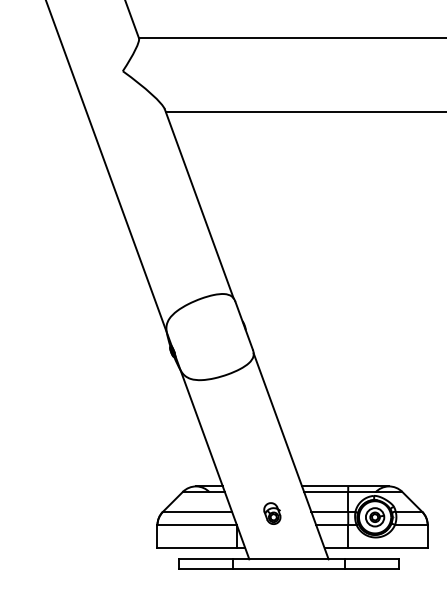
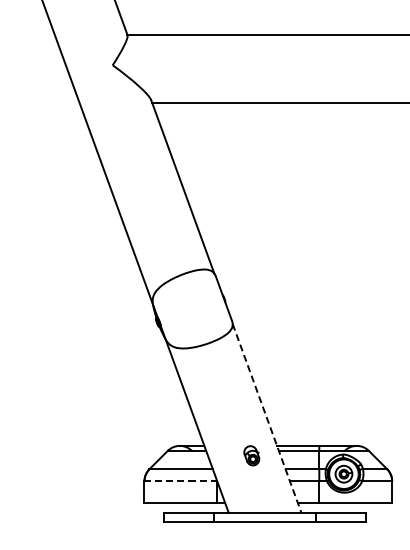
line: (291, 456) -> (267, 418), solid -> dashed
part: (272, 513) -> (251, 455), moved
line: (197, 525) -> (181, 481), solid -> dashed

